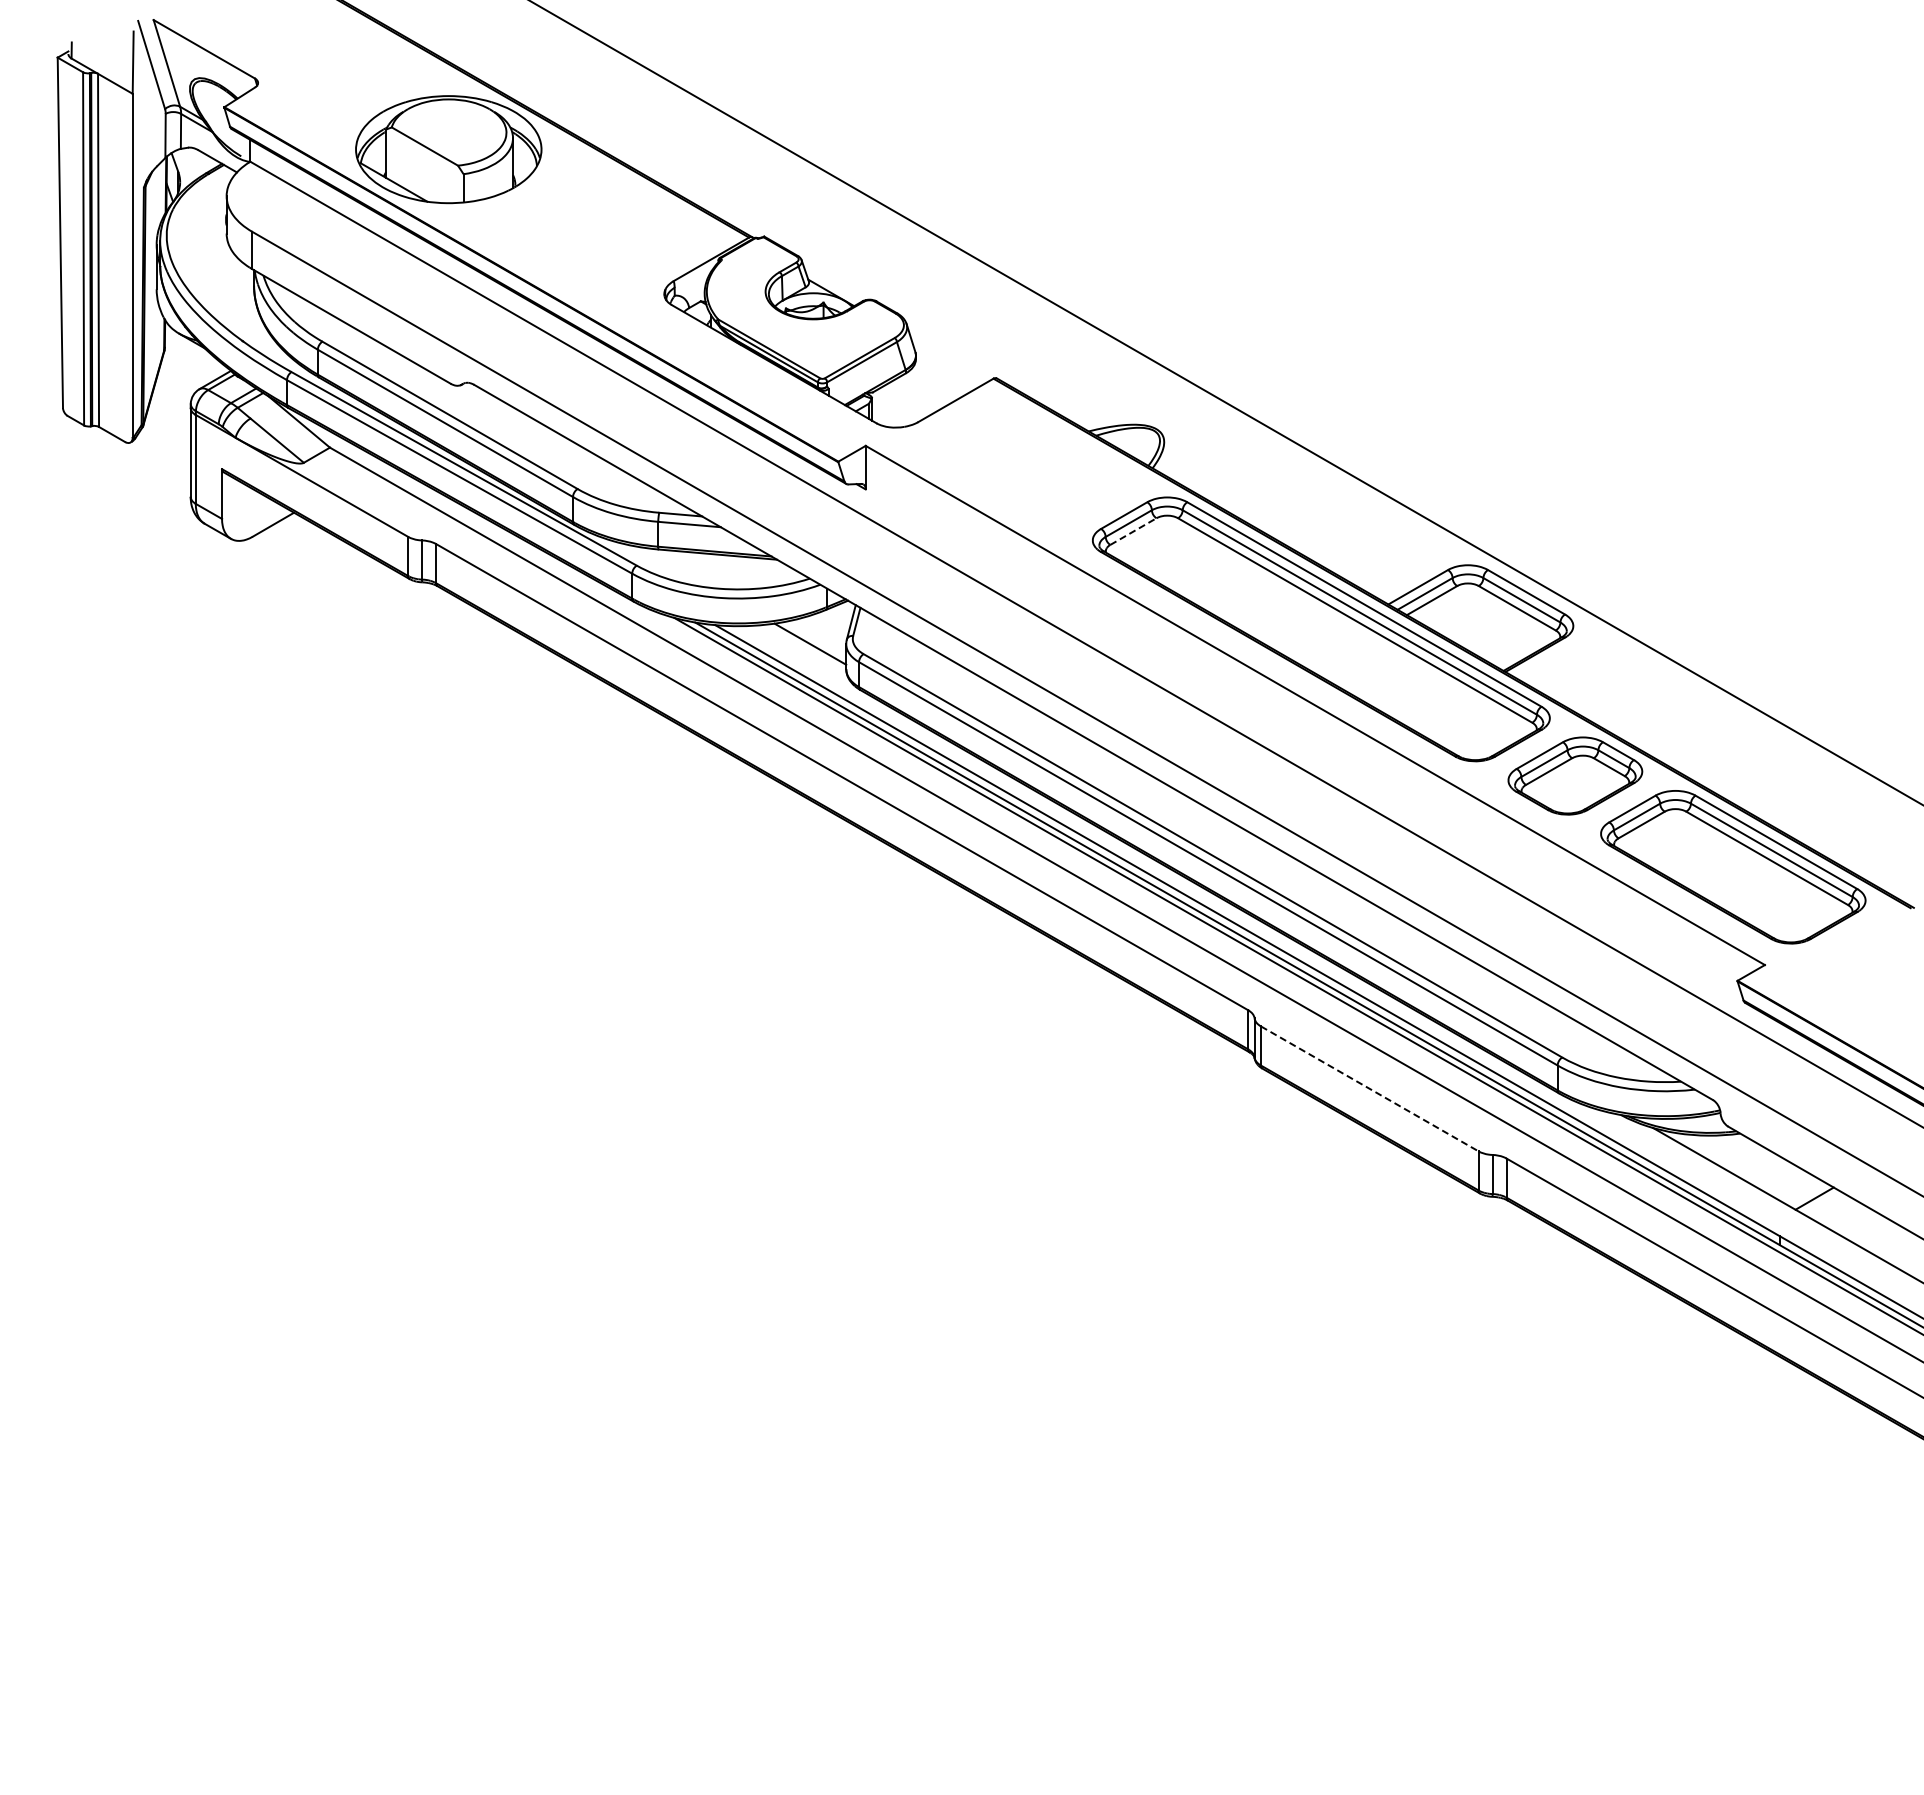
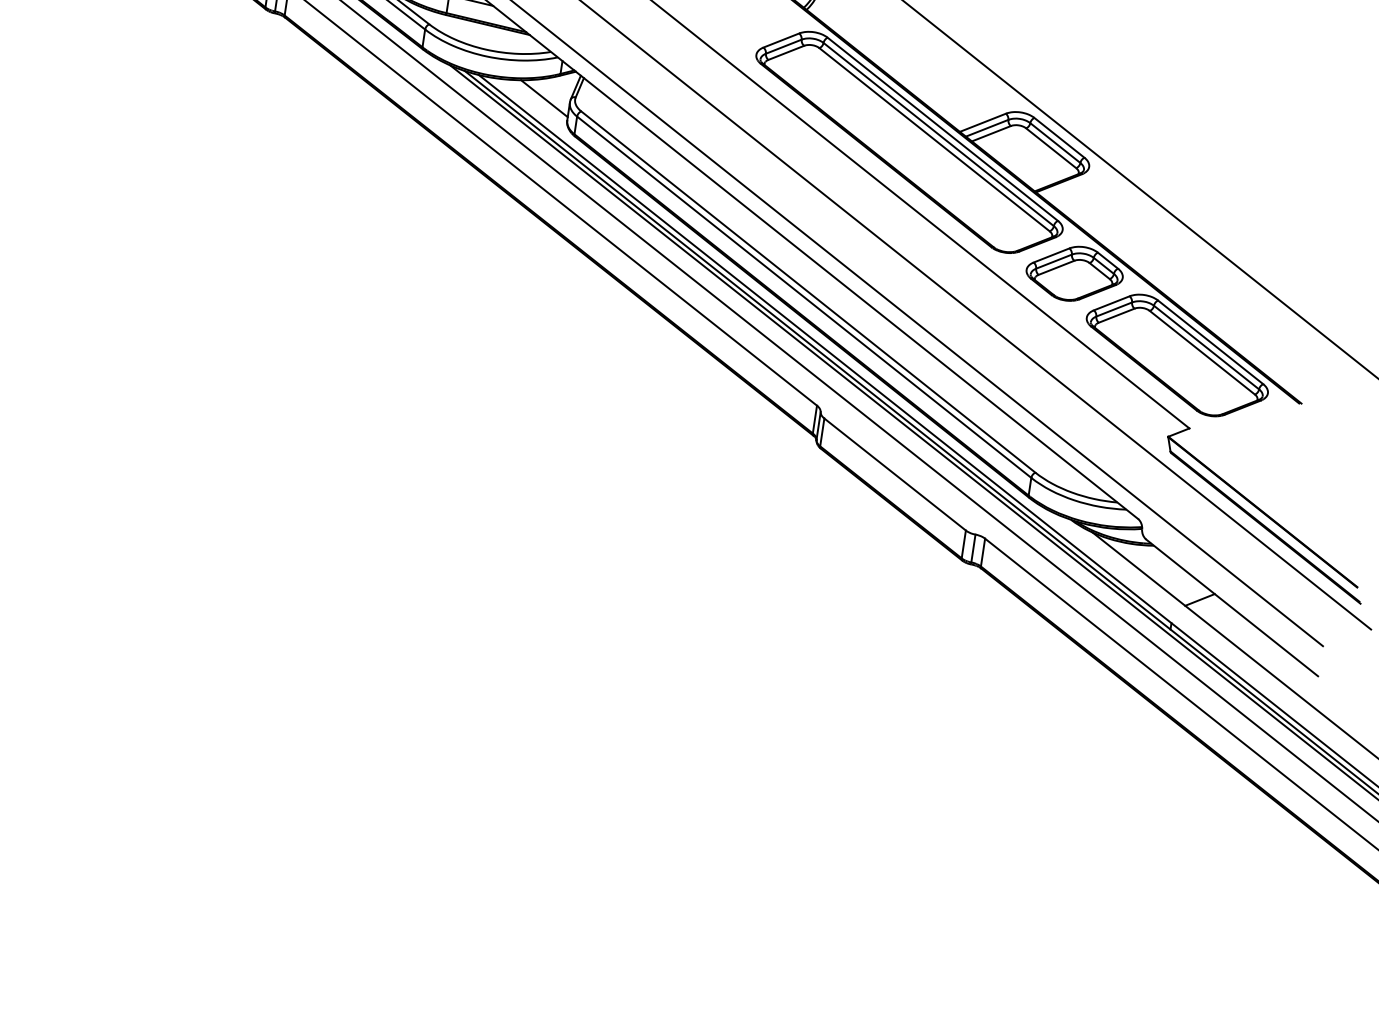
line: (1133, 531) -> (786, 52), dashed -> solid
line: (1370, 1089) -> (895, 475), dashed -> solid

